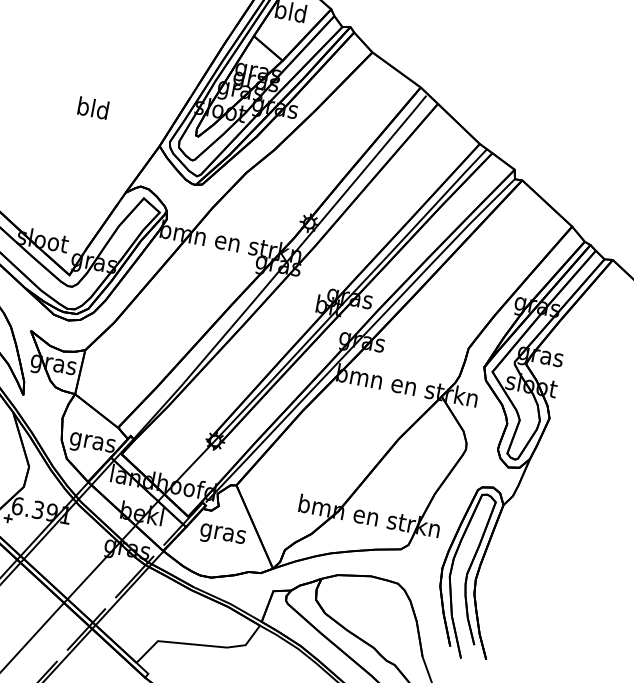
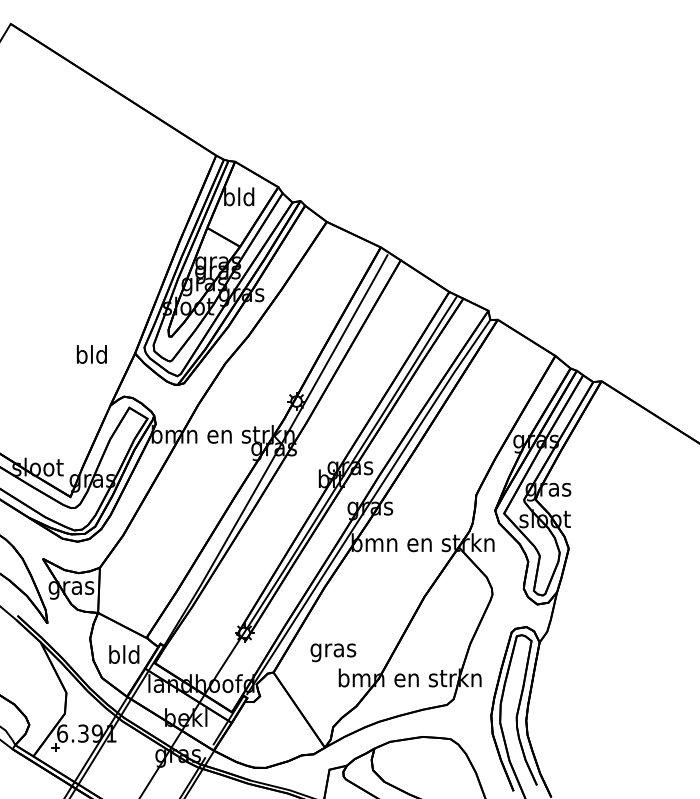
text: (92, 108) -> (91, 354), moved
text: (92, 441) -> (124, 656), gras -> bld
text: (222, 535) -> (333, 652), moved

